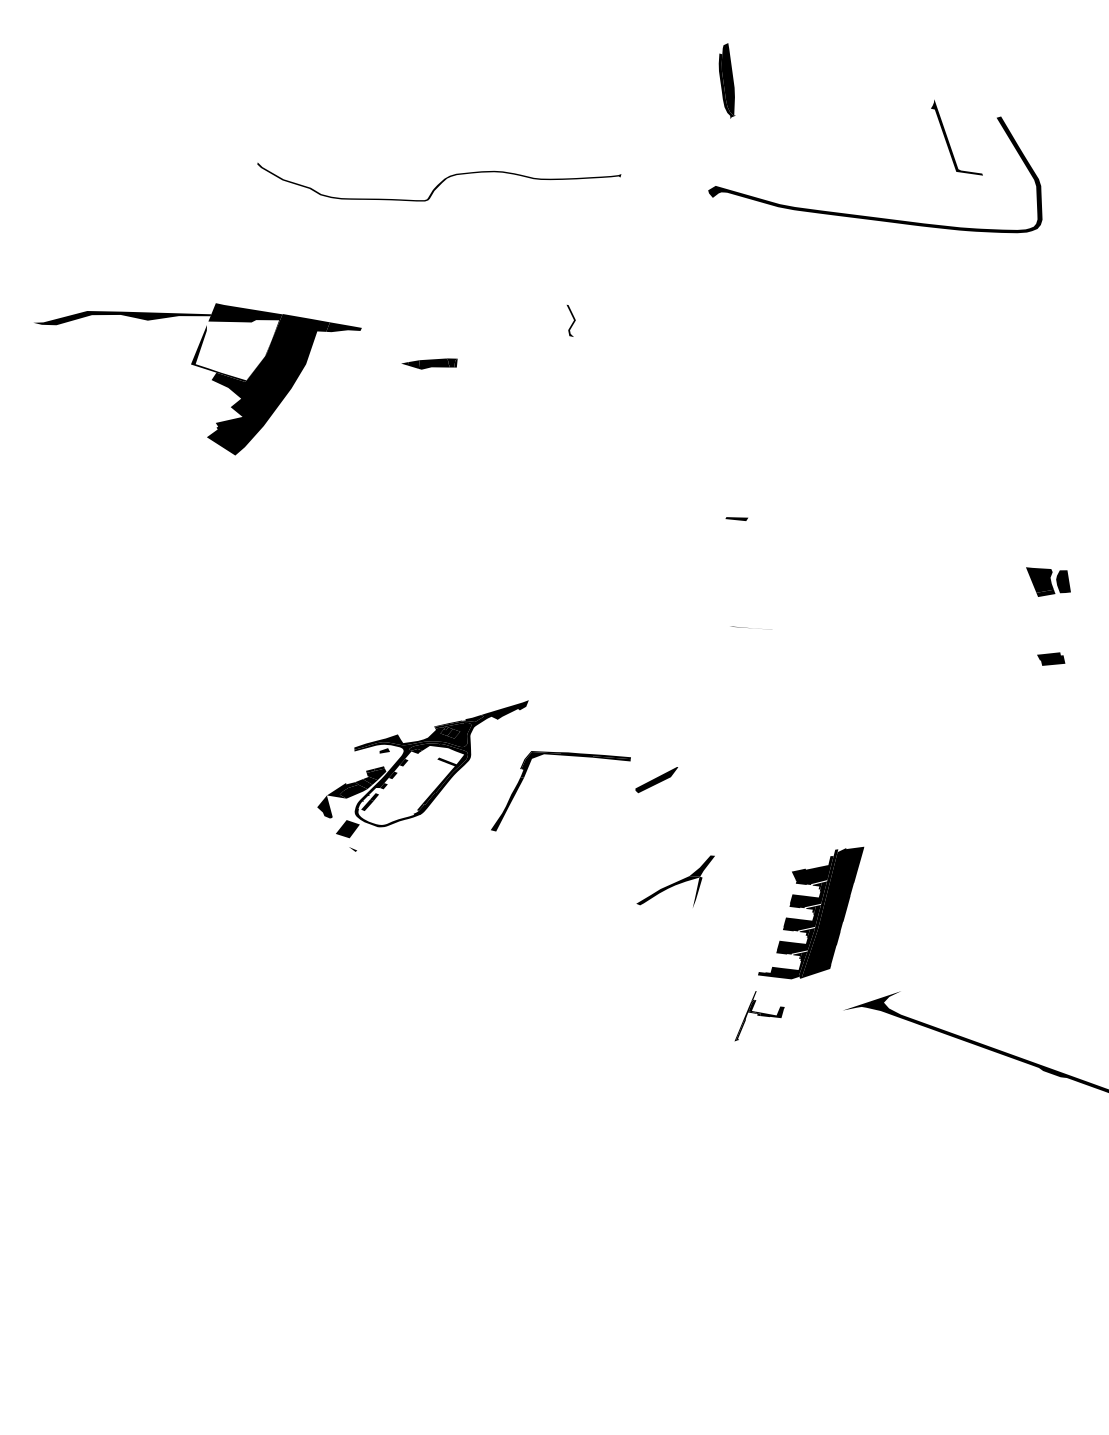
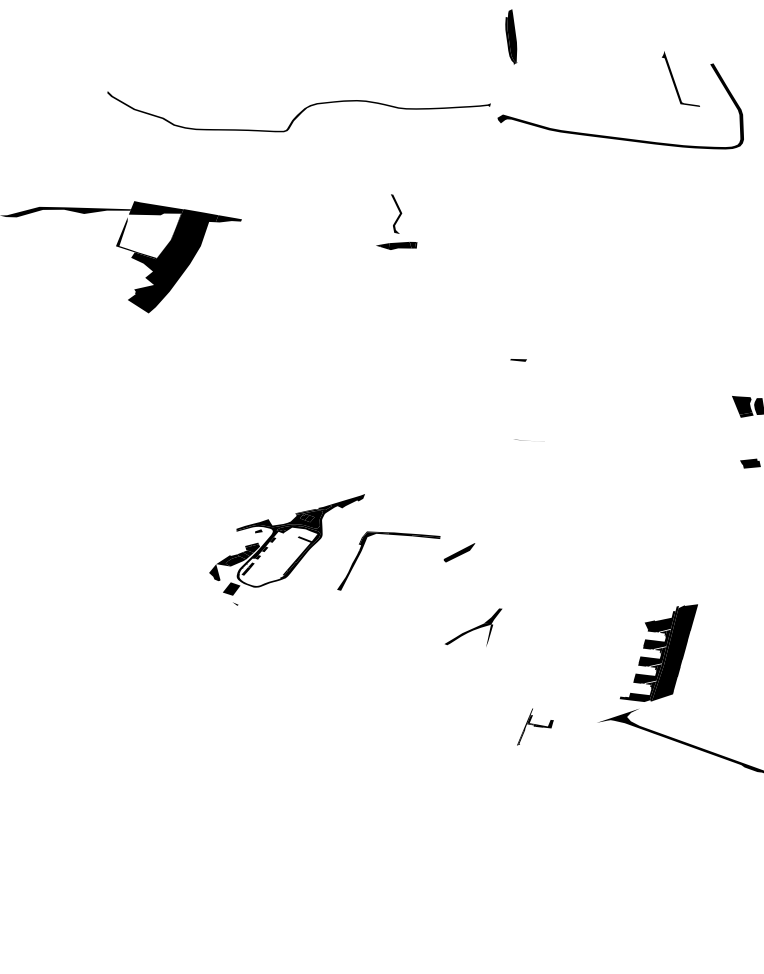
part: (439, 181) -> (299, 111), size x1.43
part: (570, 320) -> (395, 213), size x1.67
part: (429, 363) -> (396, 245), moved
part: (811, 912) -> (659, 652), moved

